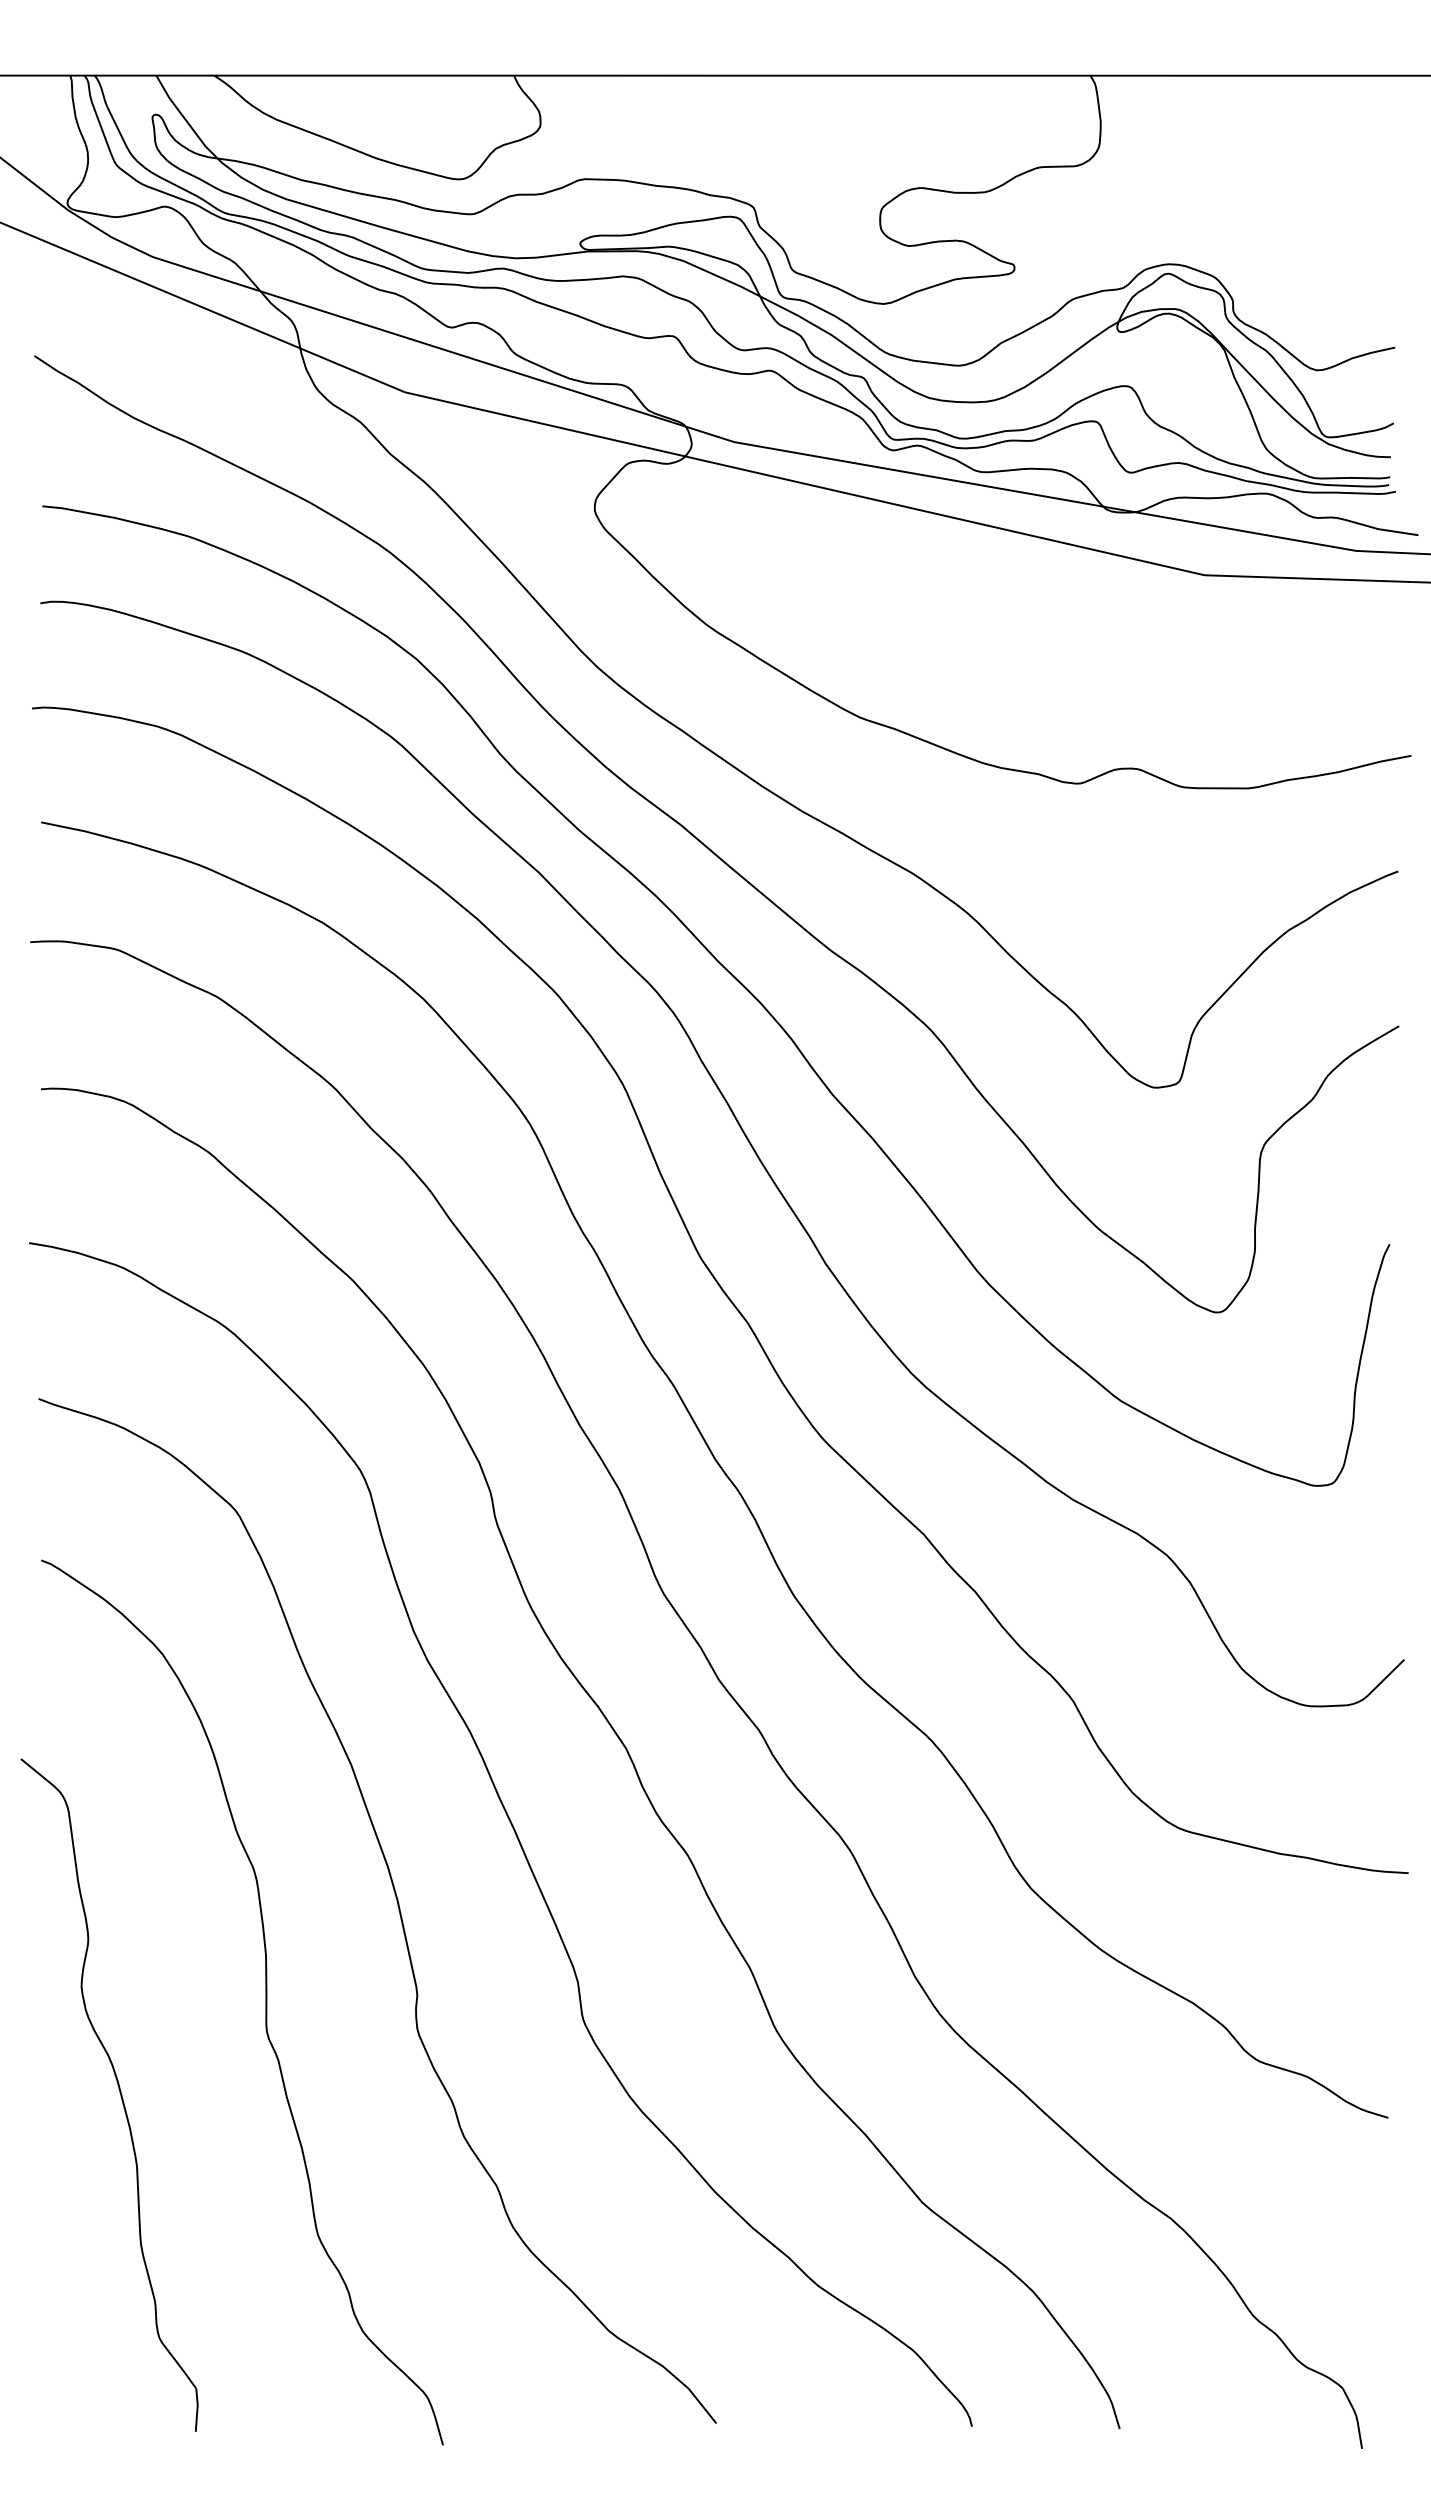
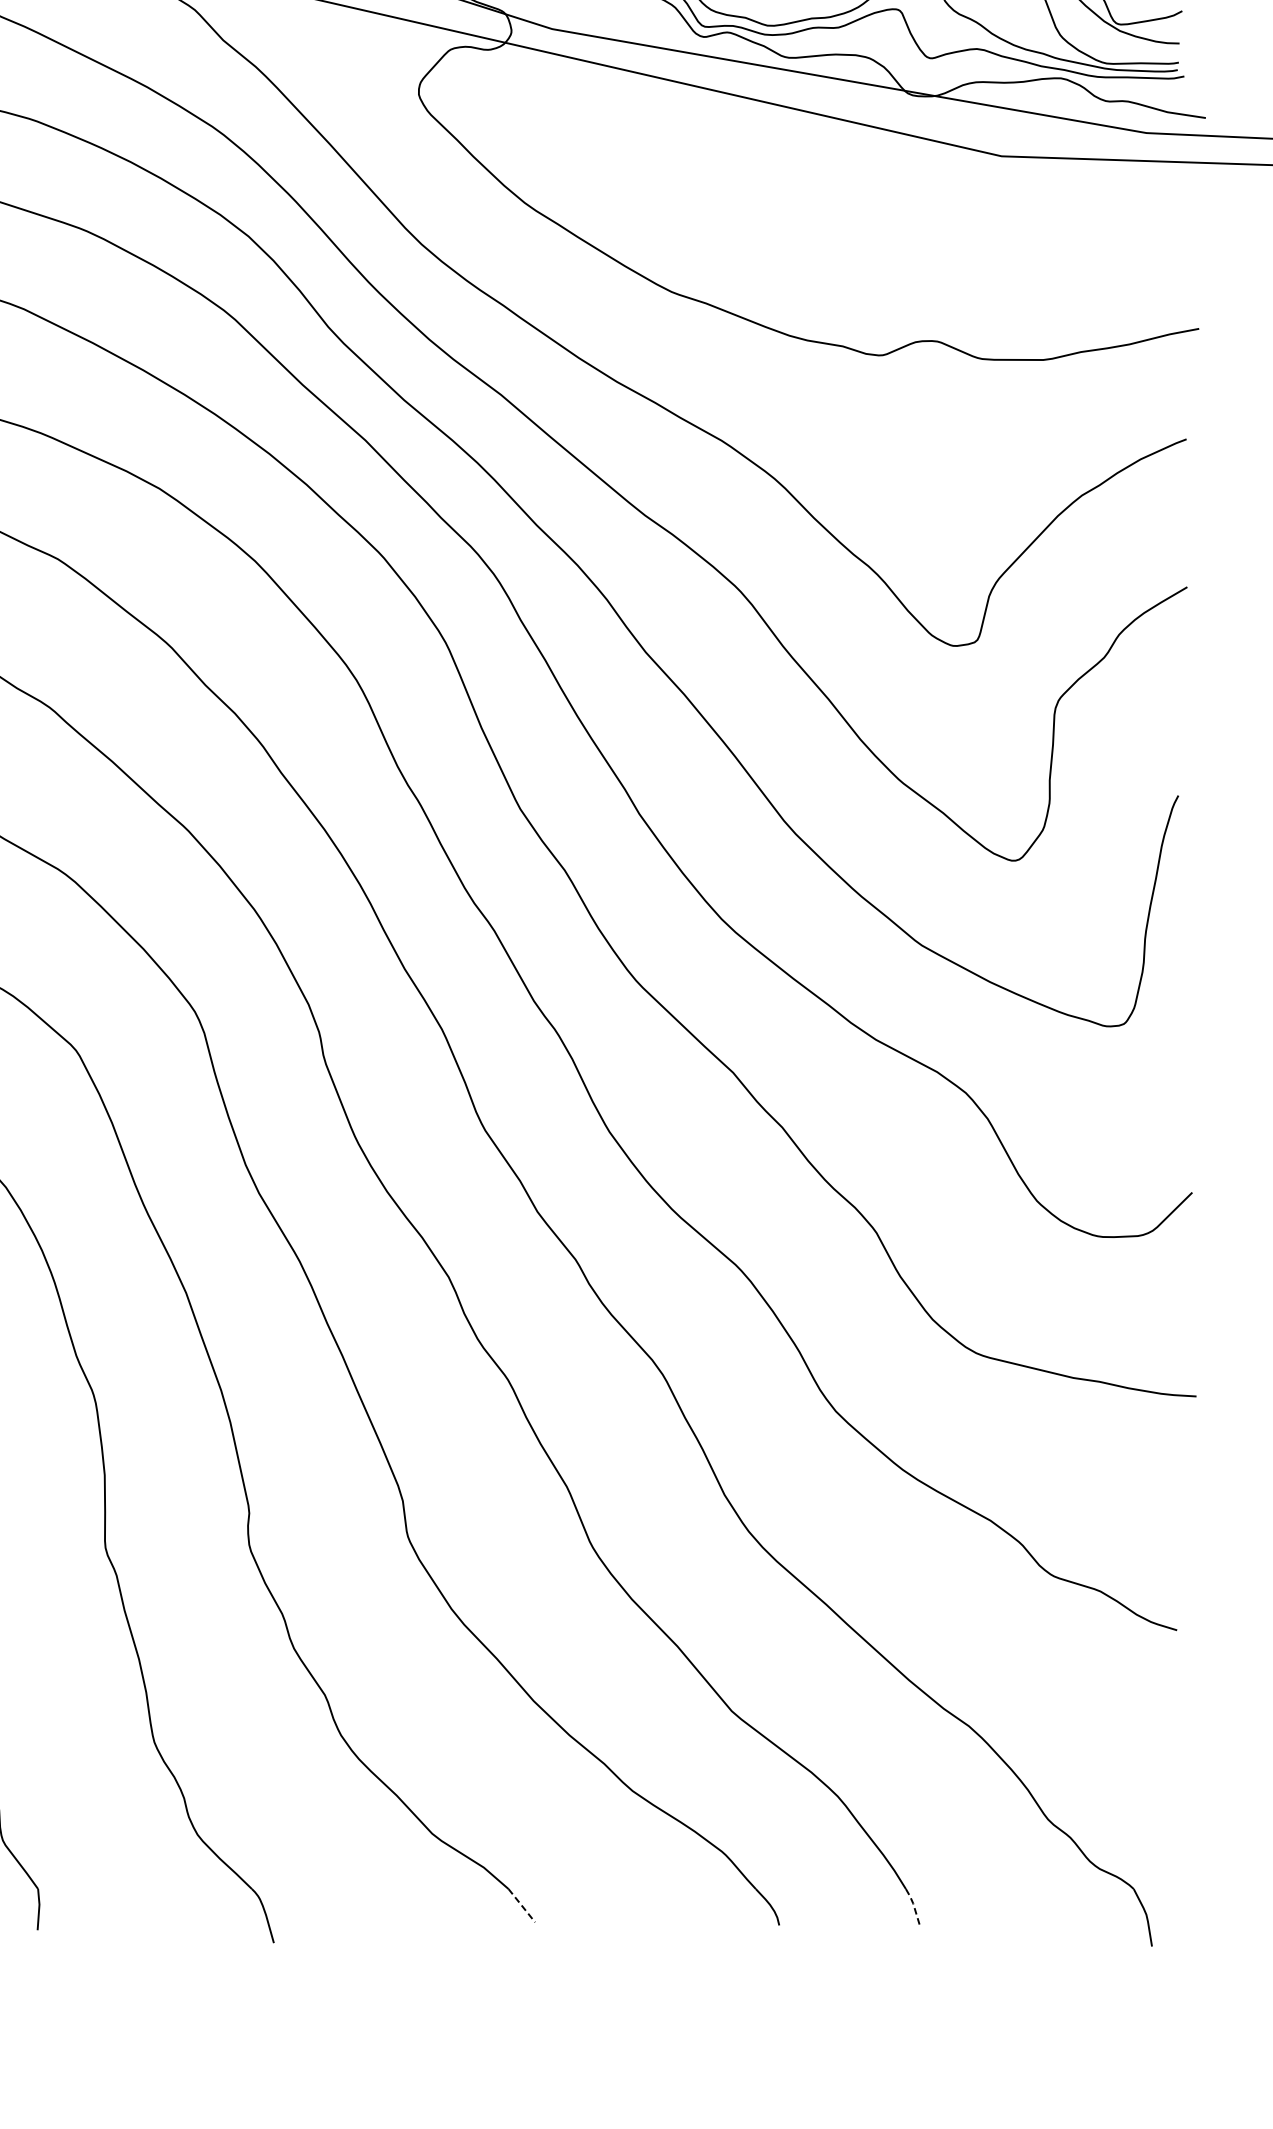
line: (702, 2406) -> (521, 1906), solid -> dashed
line: (1113, 2407) -> (914, 1907), solid -> dashed

